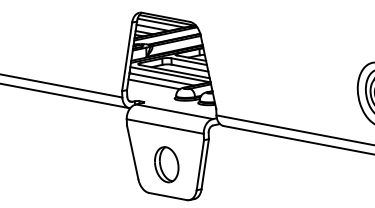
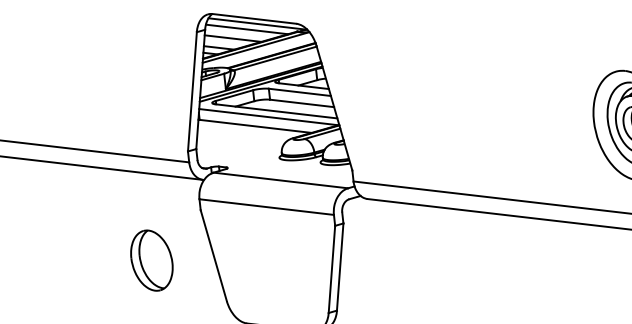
line: (153, 84) -> (241, 136), removed
part: (166, 164) -> (151, 260), moved

